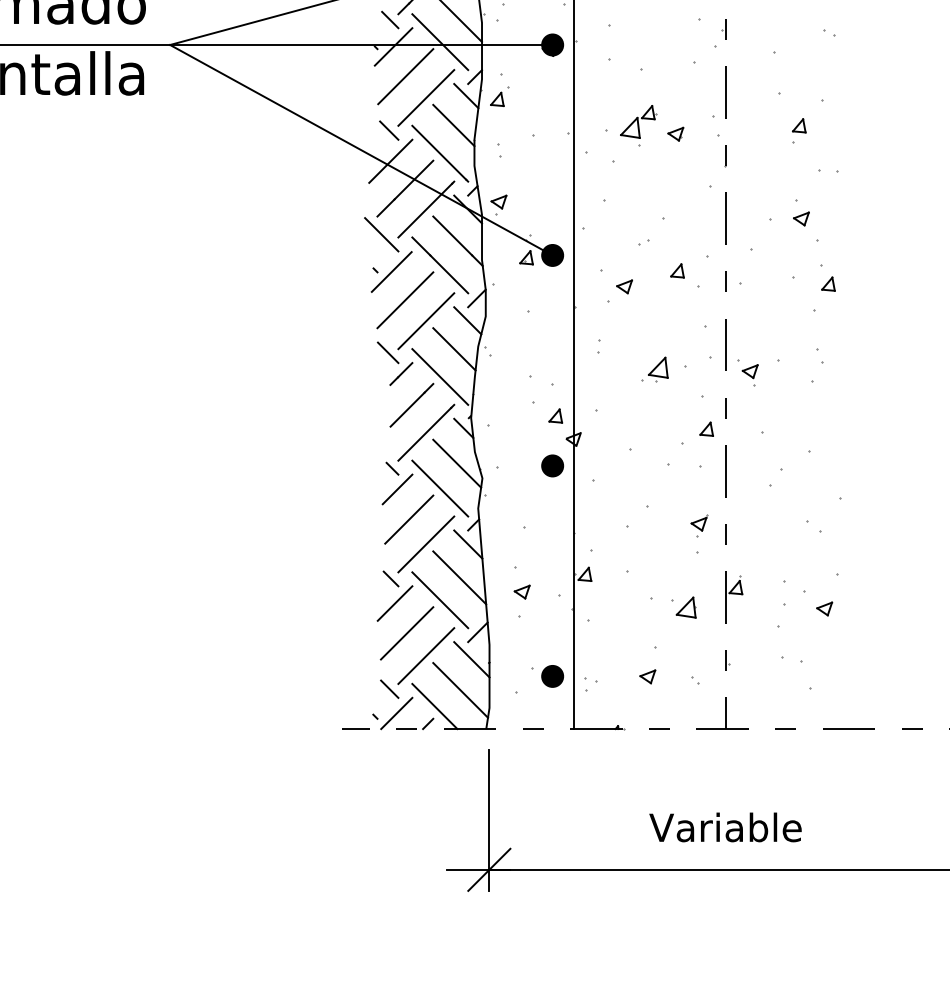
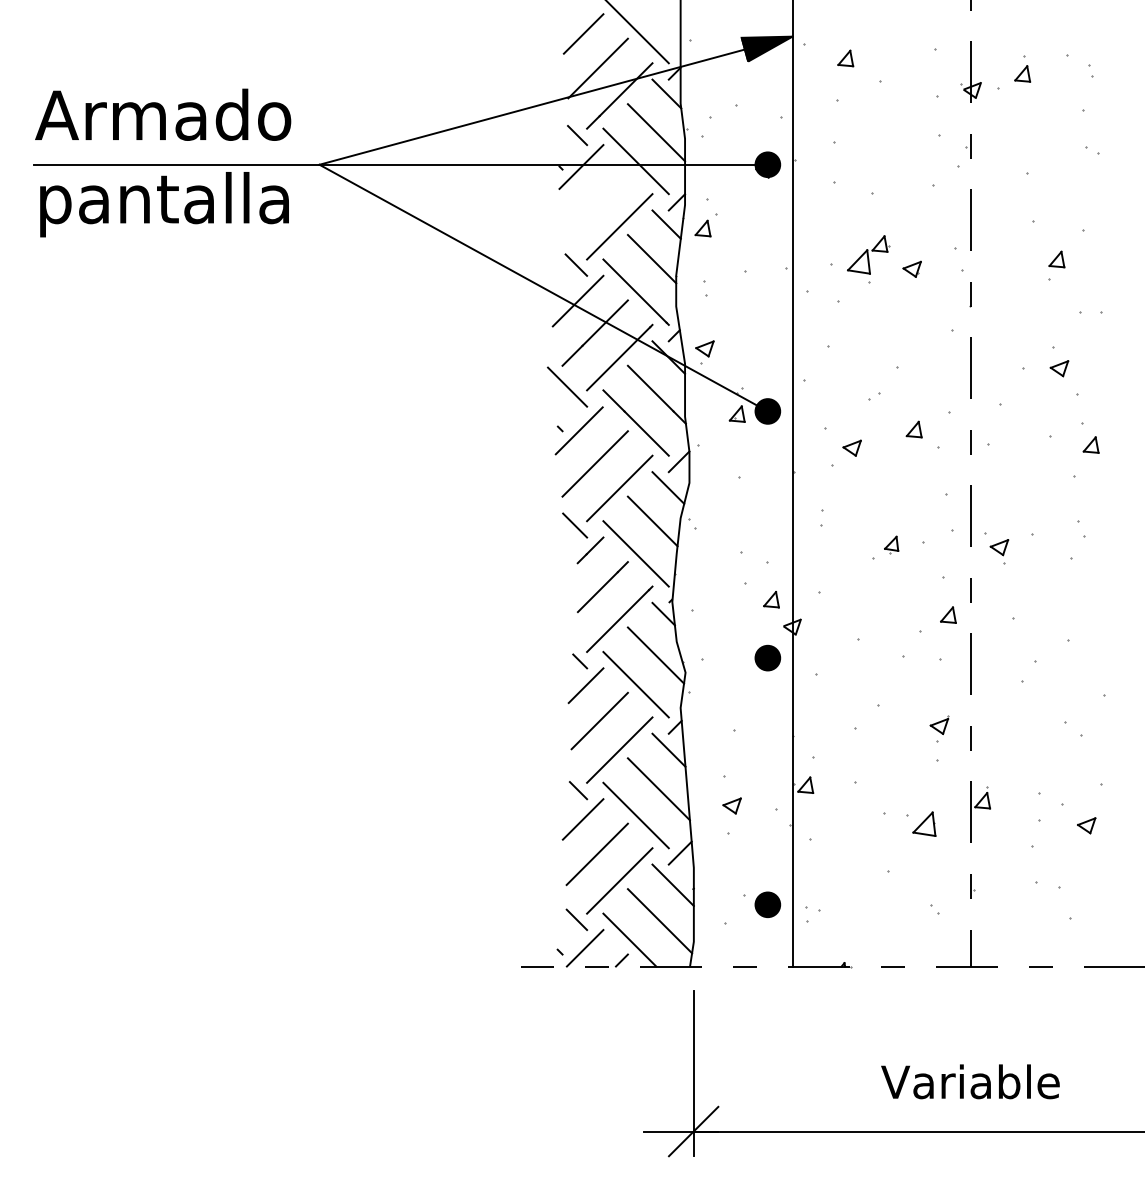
line: (405, 76) -> (595, 201), removed
part: (658, 368) -> (891, 544), size x0.6
part: (647, 676) -> (879, 904), removed

